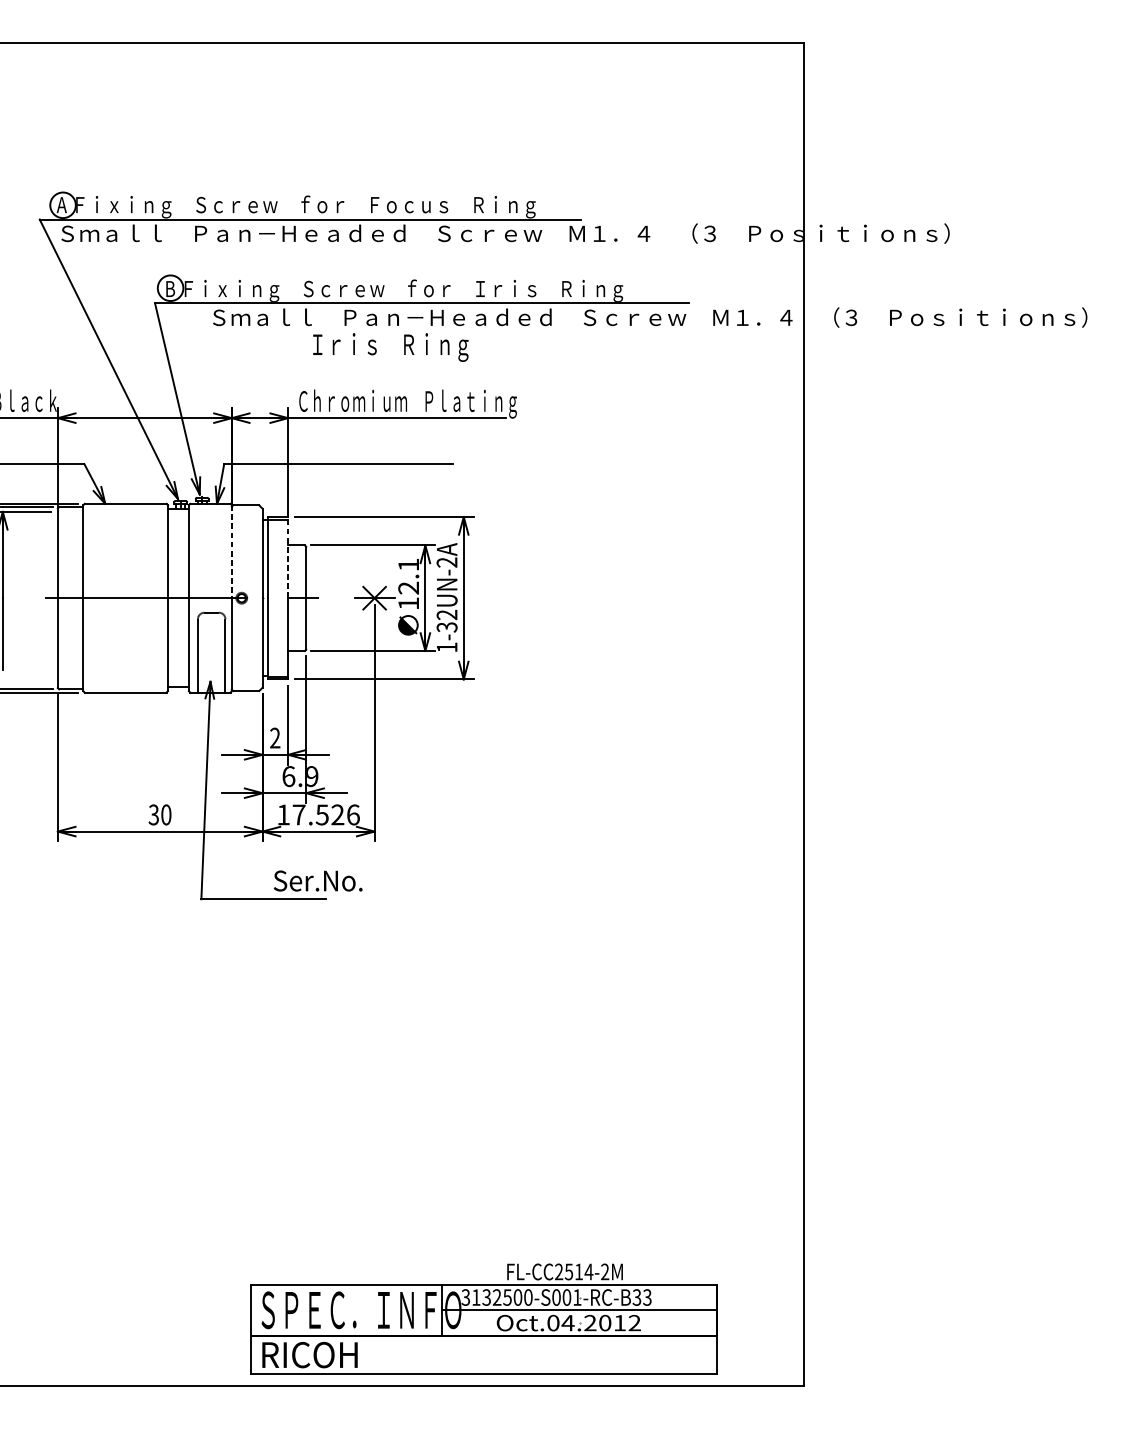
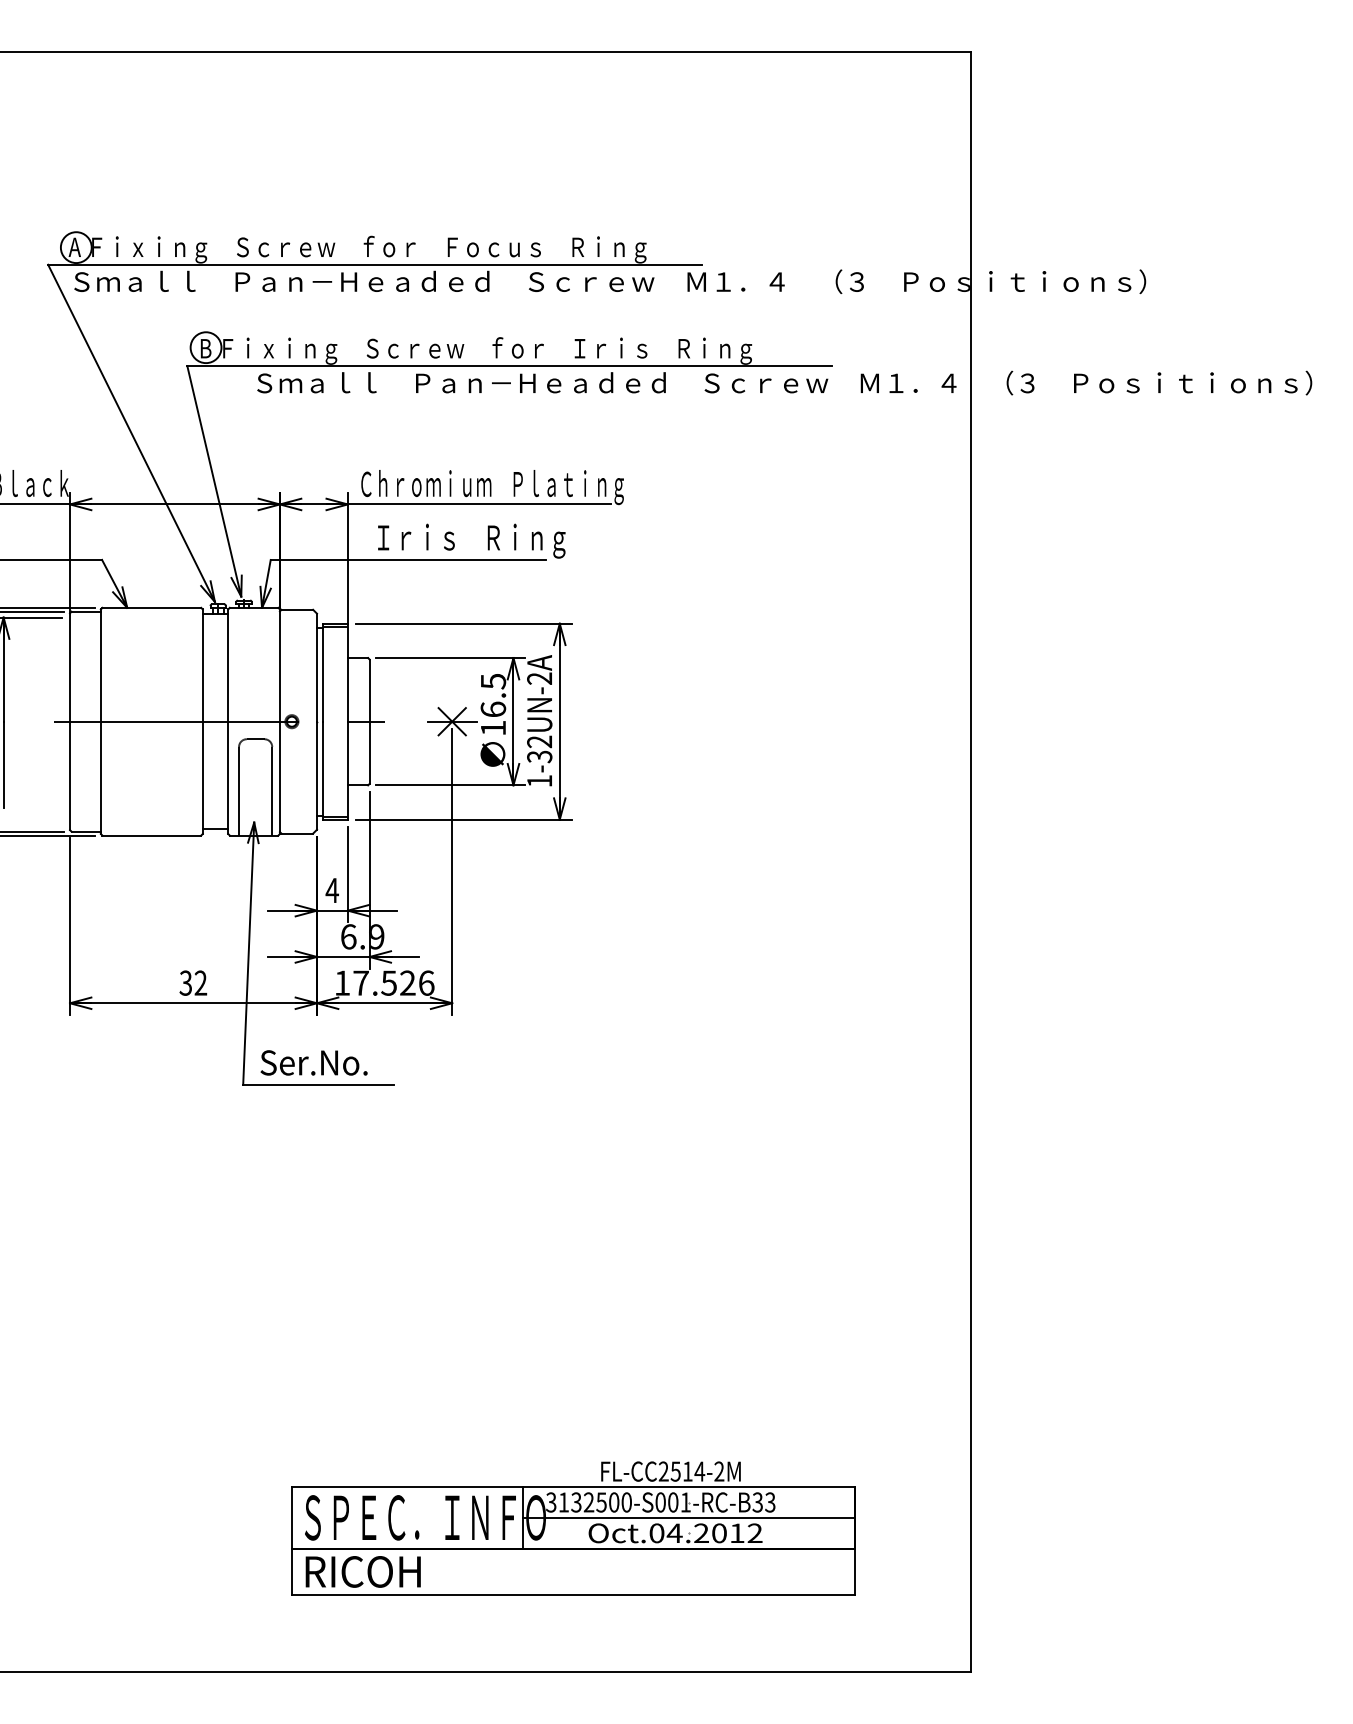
text: (390, 346) -> (471, 540), moved
line: (231, 552) -> (279, 666), dashed -> solid
line: (287, 557) -> (347, 672), dashed -> solid
text: (408, 576) -> (493, 695), 12.1 -> 16.5
text: (274, 737) -> (331, 889), 2 -> 4
text: (165, 814) -> (200, 982), 30 -> 32
text: (317, 880) -> (313, 1062), moved
part: (484, 1319) -> (573, 1528), moved

